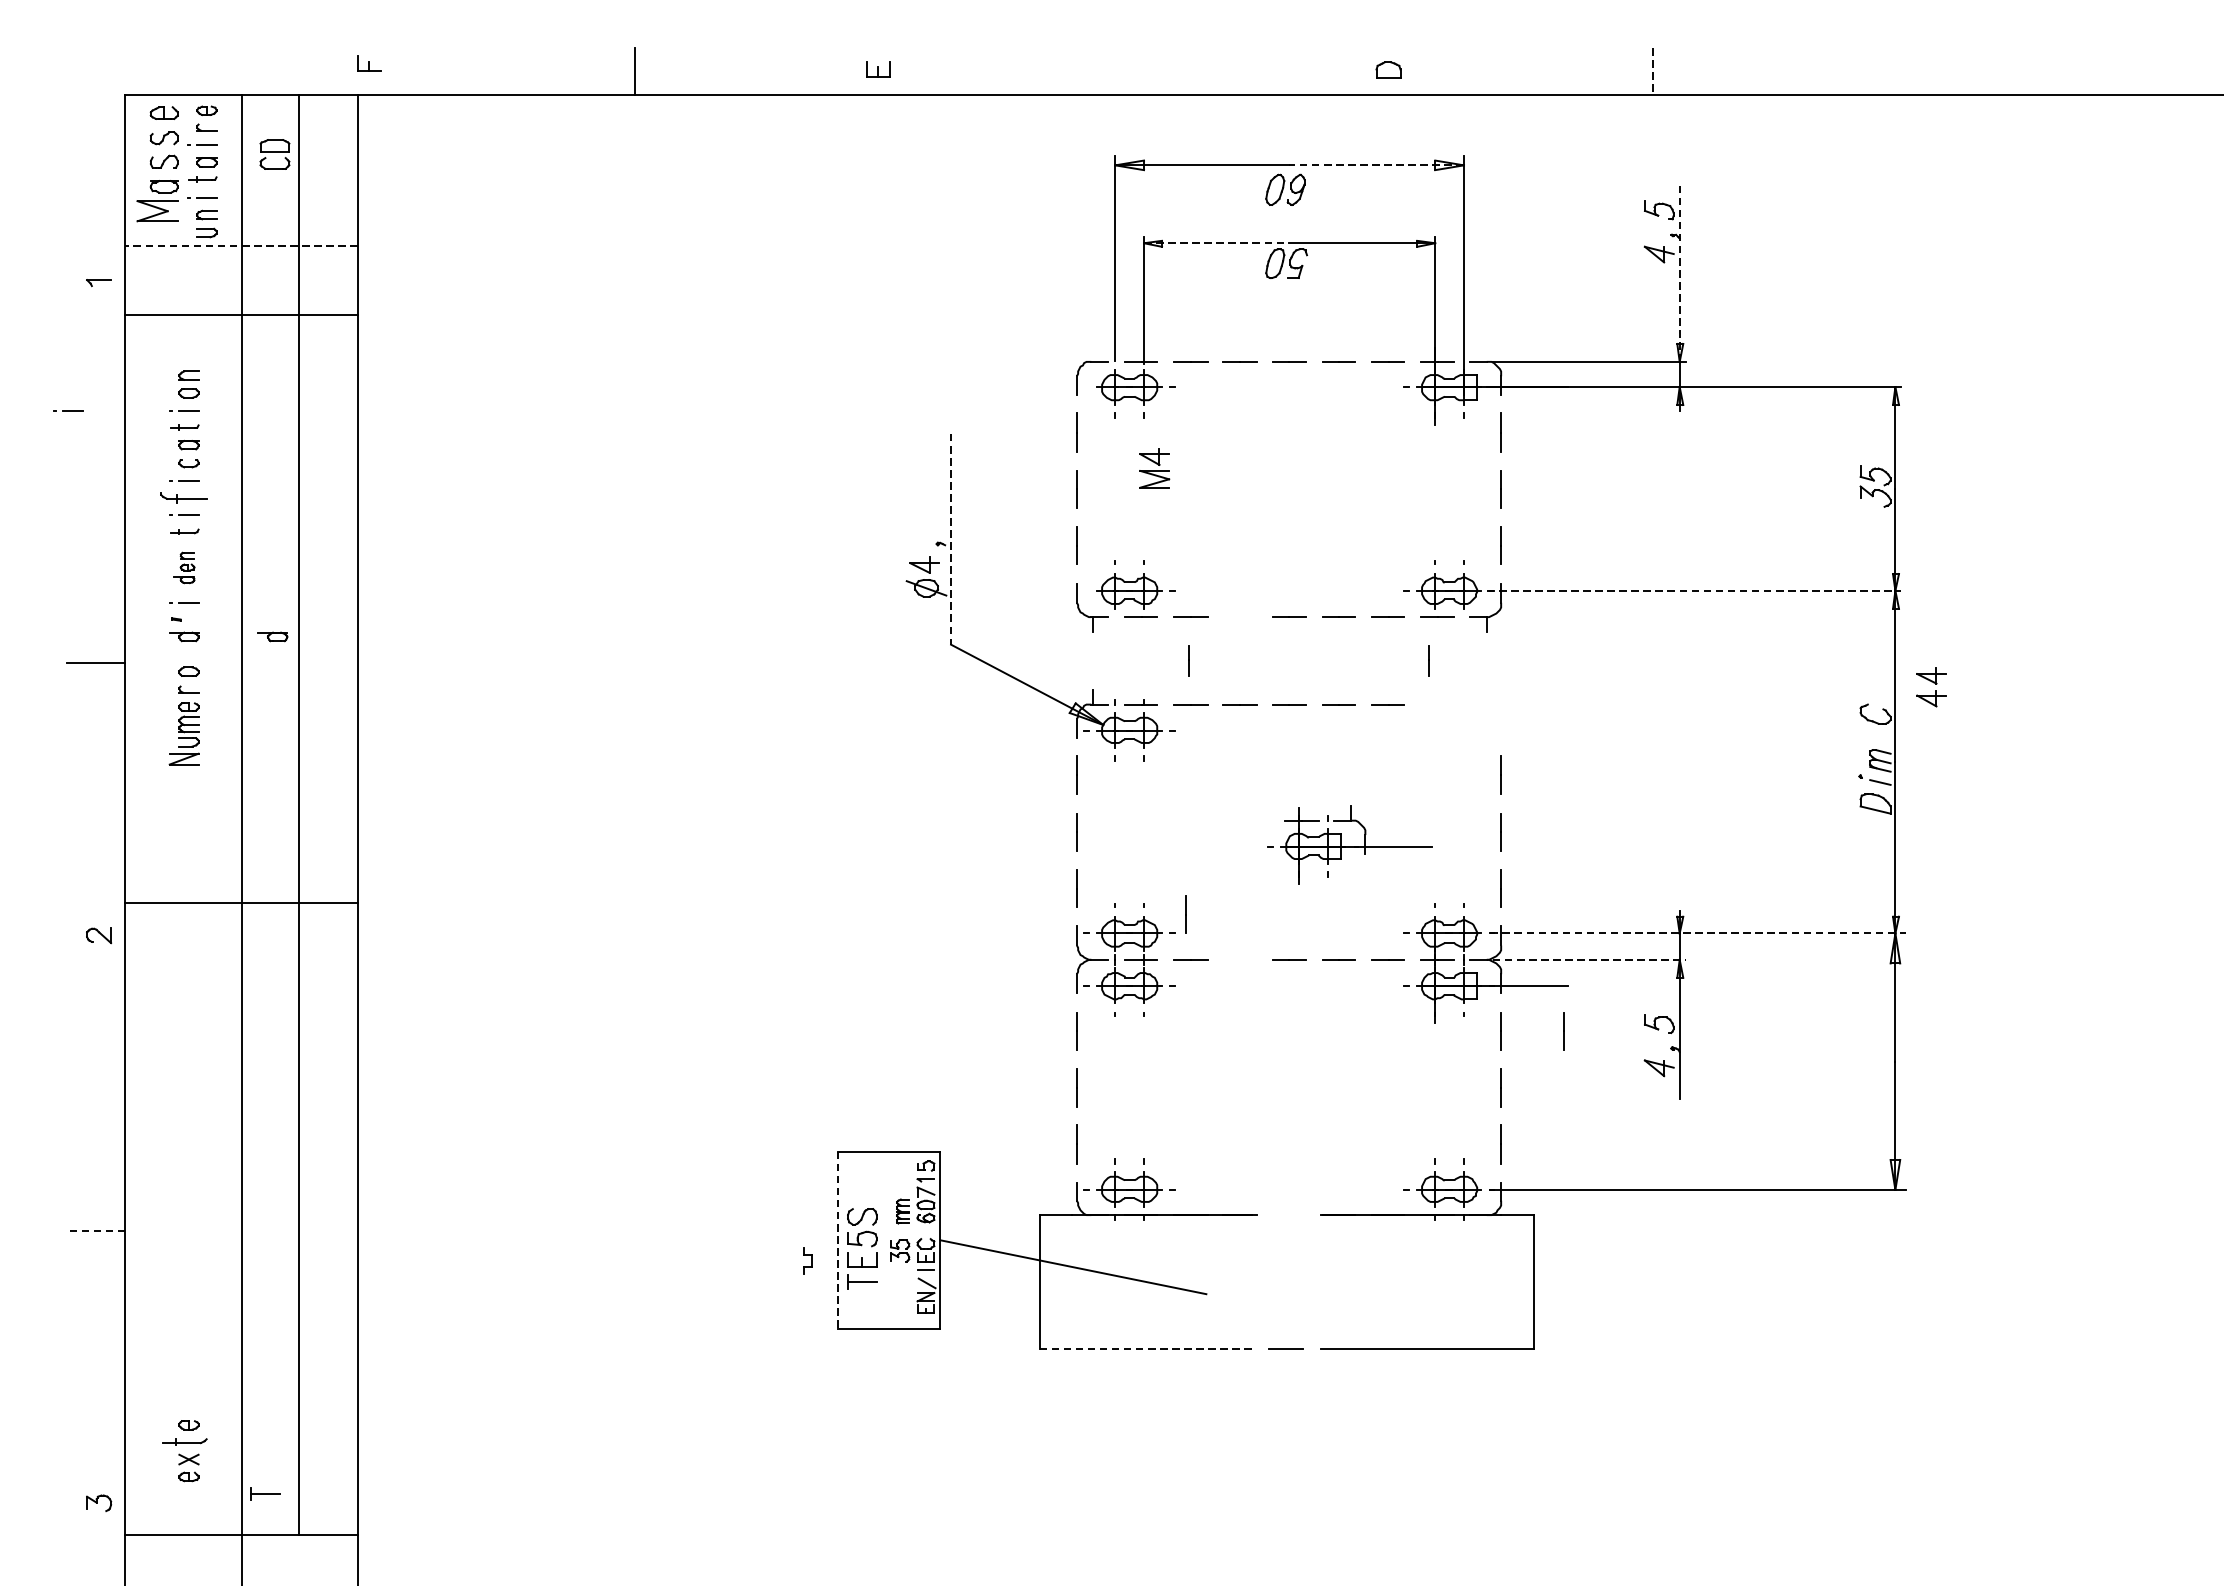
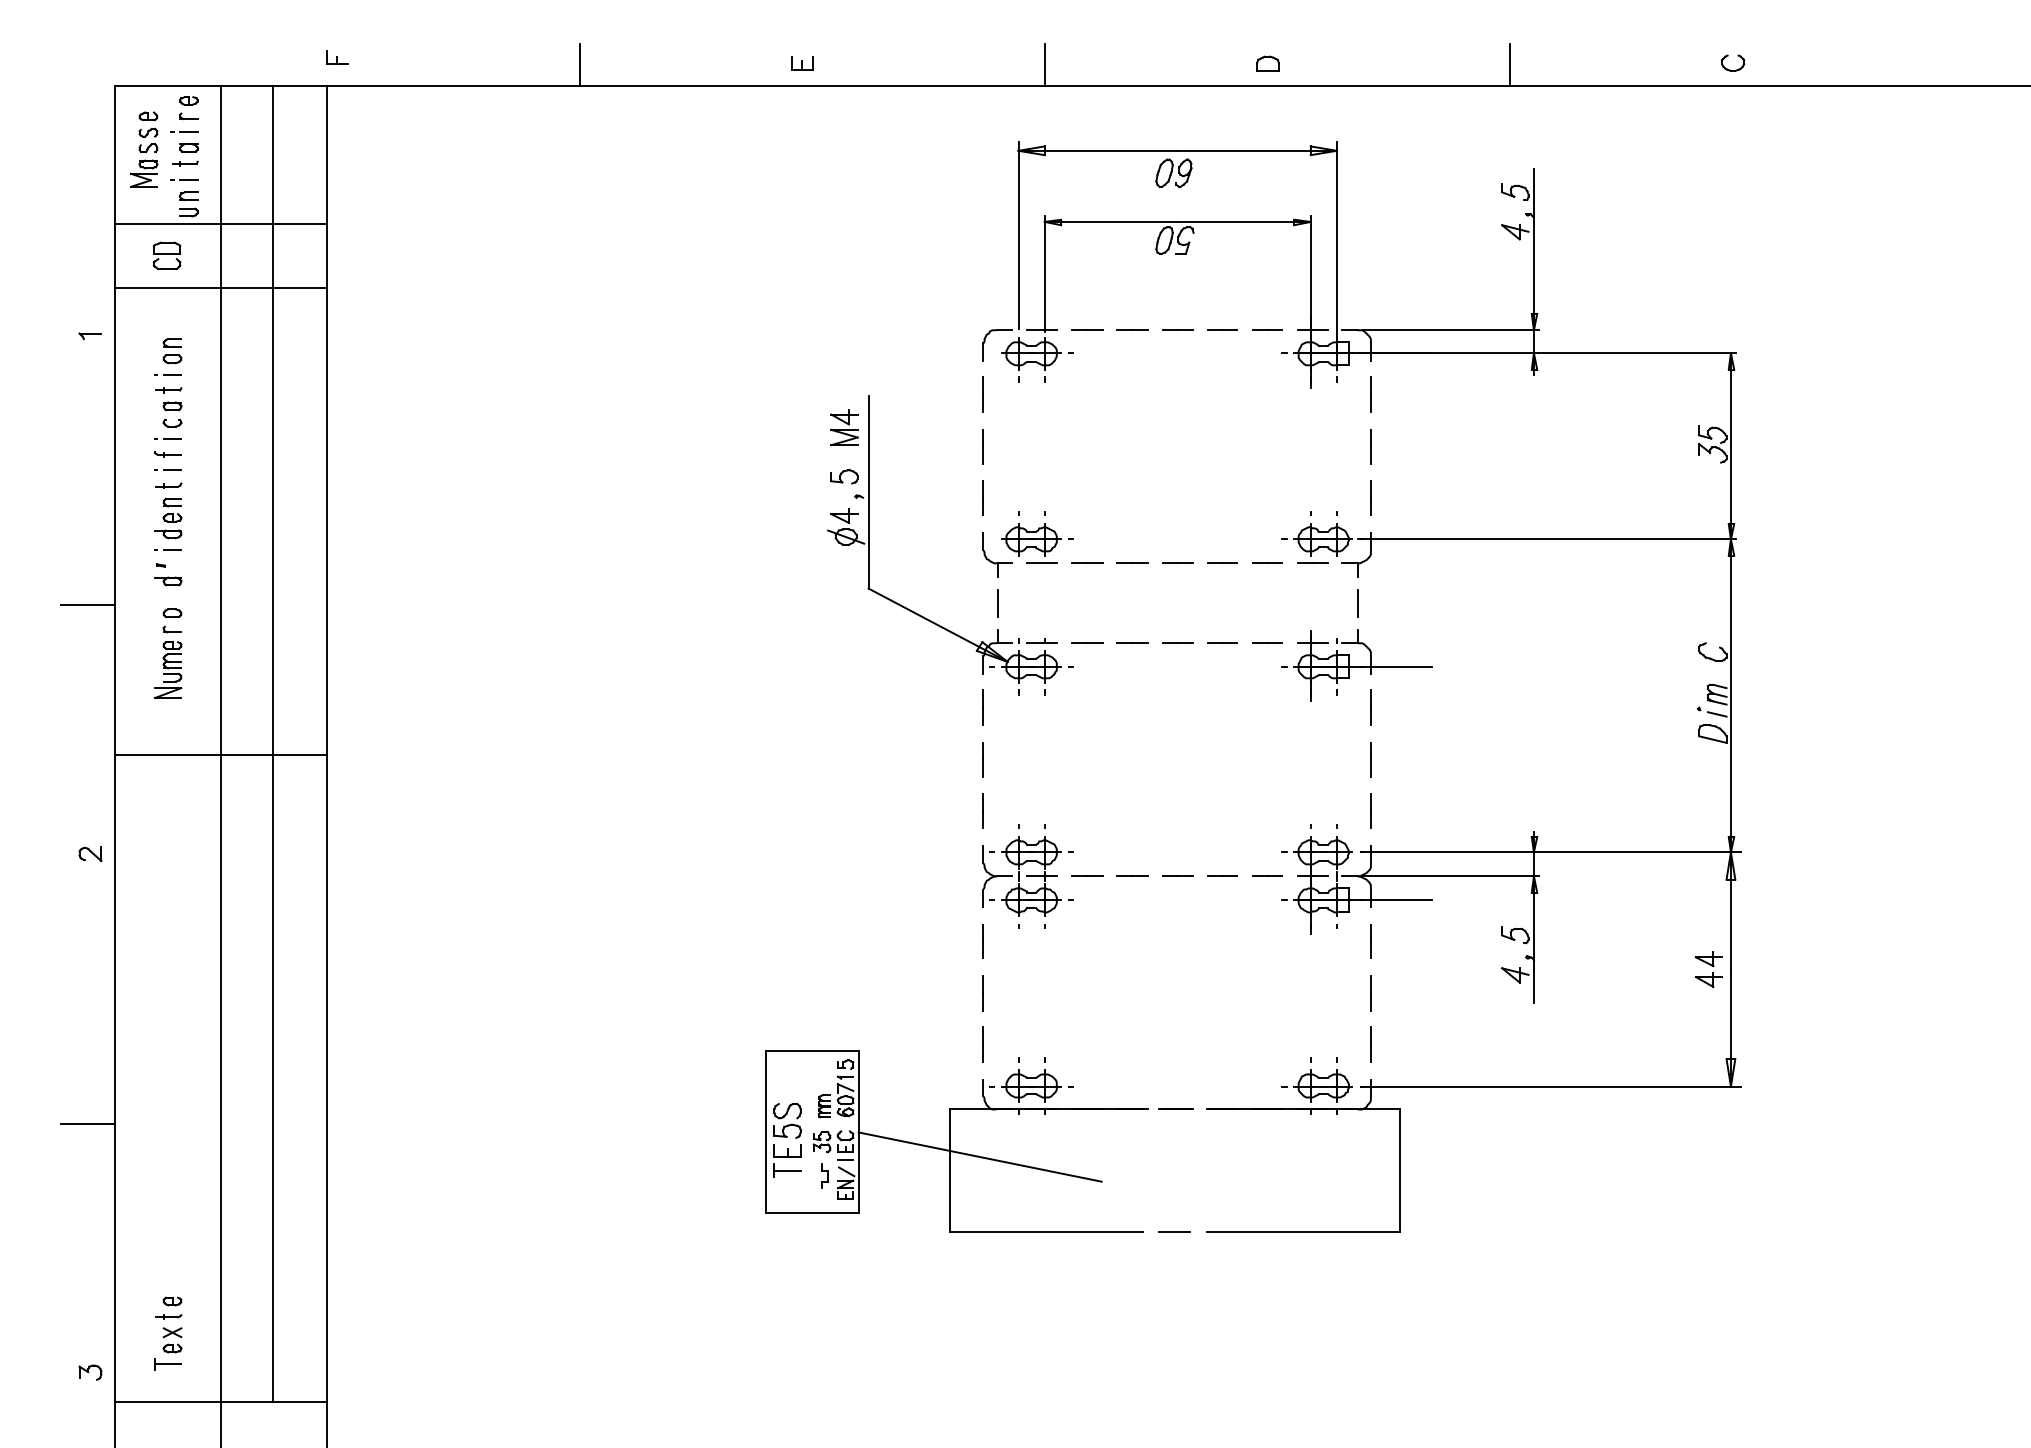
part: (1892, 62) -> (1728, 56), added
line: (1143, 70) -> (1044, 64), added
line: (1652, 71) -> (1509, 65), dashed -> solid
part: (274, 154) -> (166, 255), moved
part: (158, 163) -> (144, 149), size x0.71
line: (1376, 165) -> (1257, 150), dashed -> solid
line: (1217, 242) -> (1111, 221), dashed -> solid
line: (241, 246) -> (220, 224), dashed -> solid
line: (1679, 273) -> (1533, 249), dashed -> solid
part: (98, 283) -> (89, 336), moved
line: (67, 410) -> (61, 374), removed
part: (1154, 468) -> (844, 427), moved
part: (183, 497) -> (167, 454), size x0.62
part: (924, 521) -> (844, 476), added
line: (951, 539) -> (868, 492), dashed -> solid
part: (184, 567) -> (168, 518), size x1.43
line: (1694, 590) -> (1547, 539), dashed -> solid
line: (1240, 616) -> (1132, 562), added
part: (273, 636) -> (249, 581), removed
line: (1188, 661) -> (997, 603), moved
line: (1428, 661) -> (1357, 603), moved
part: (1931, 687) -> (1708, 969), moved
part: (1349, 845) -> (1356, 665), moved
line: (241, 903) -> (220, 754), moved
line: (1185, 913) -> (1082, 834), removed
line: (1697, 933) -> (1550, 852), dashed -> solid
line: (1240, 958) -> (1132, 875), added
line: (1589, 959) -> (1451, 876), dashed -> solid
line: (1563, 1031) -> (1427, 941), removed
line: (1287, 1214) -> (1175, 1108), added
line: (95, 1230) -> (87, 1123), dashed -> solid
line: (838, 1240) -> (765, 1132), dashed -> solid
part: (807, 1260) -> (824, 1175), moved
line: (1145, 1349) -> (1046, 1232), dashed -> solid
part: (184, 1441) -> (168, 1316), size x0.62
part: (264, 1494) -> (167, 1364), moved

